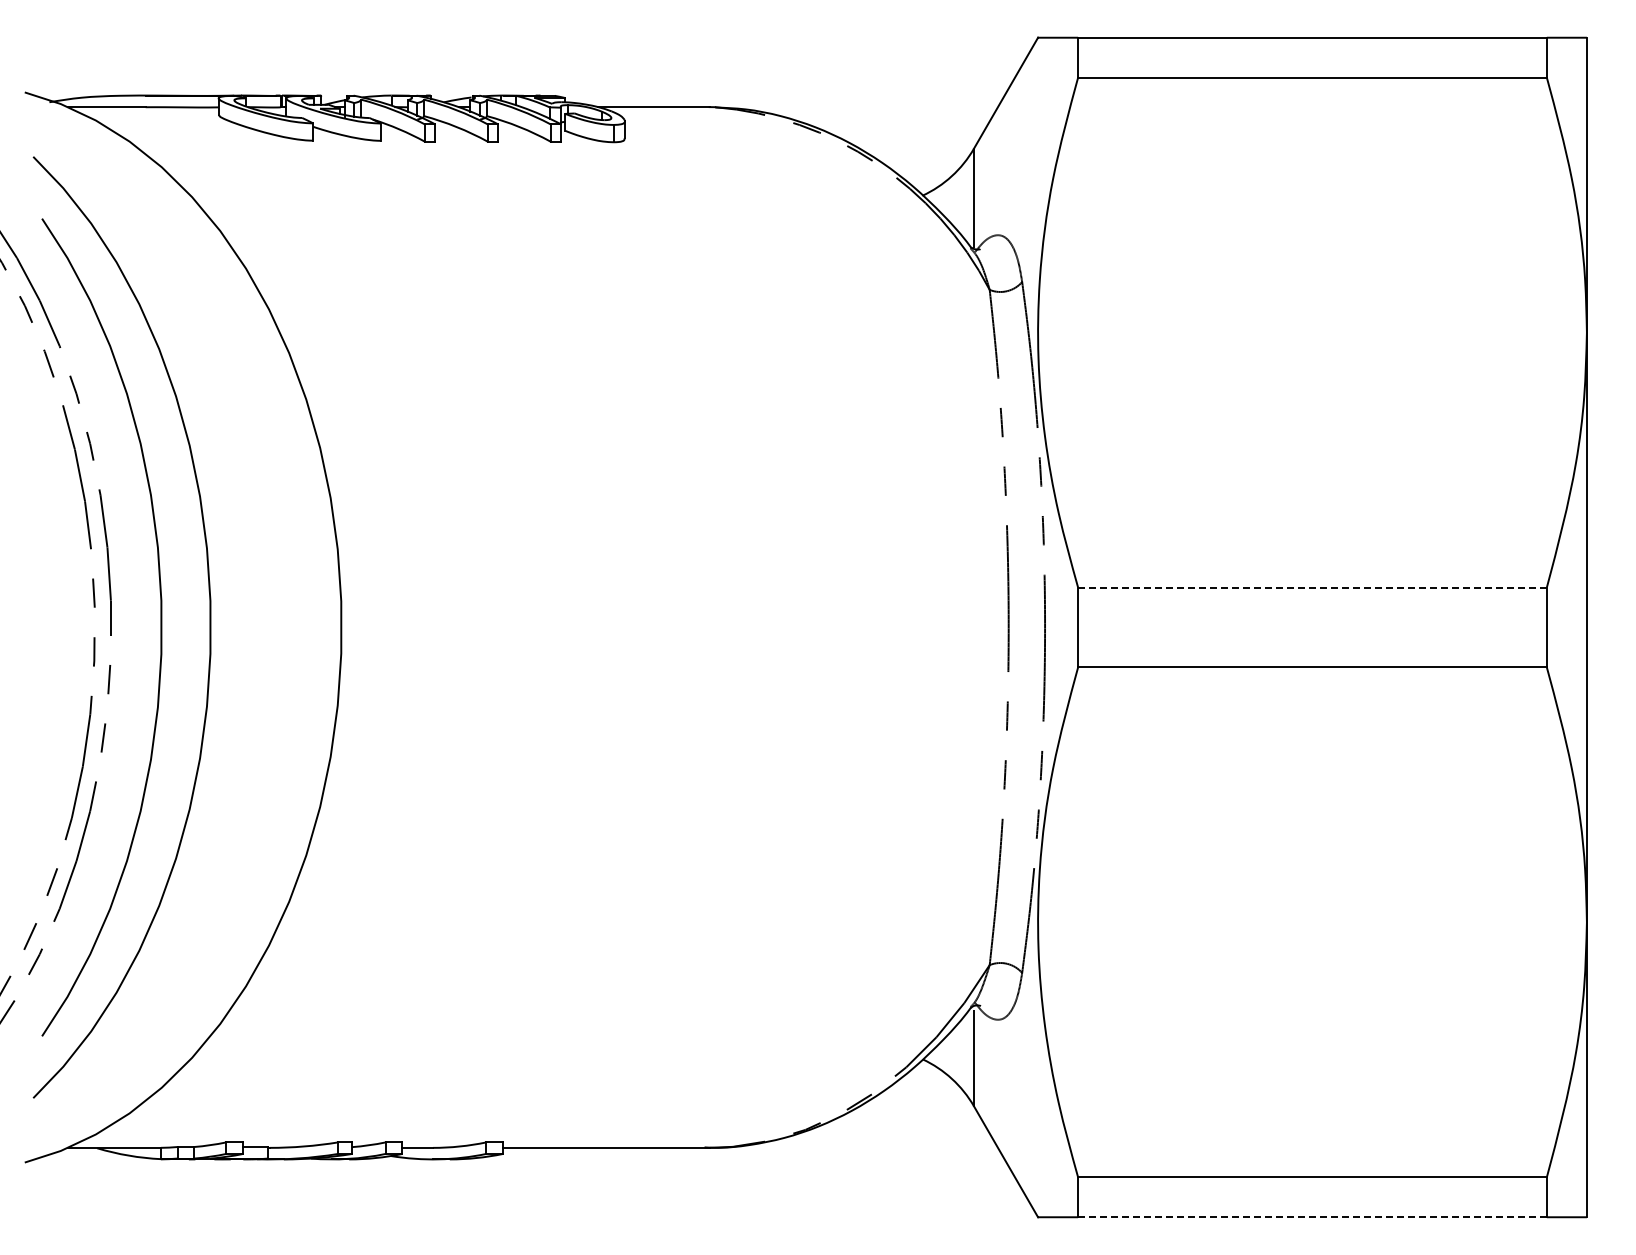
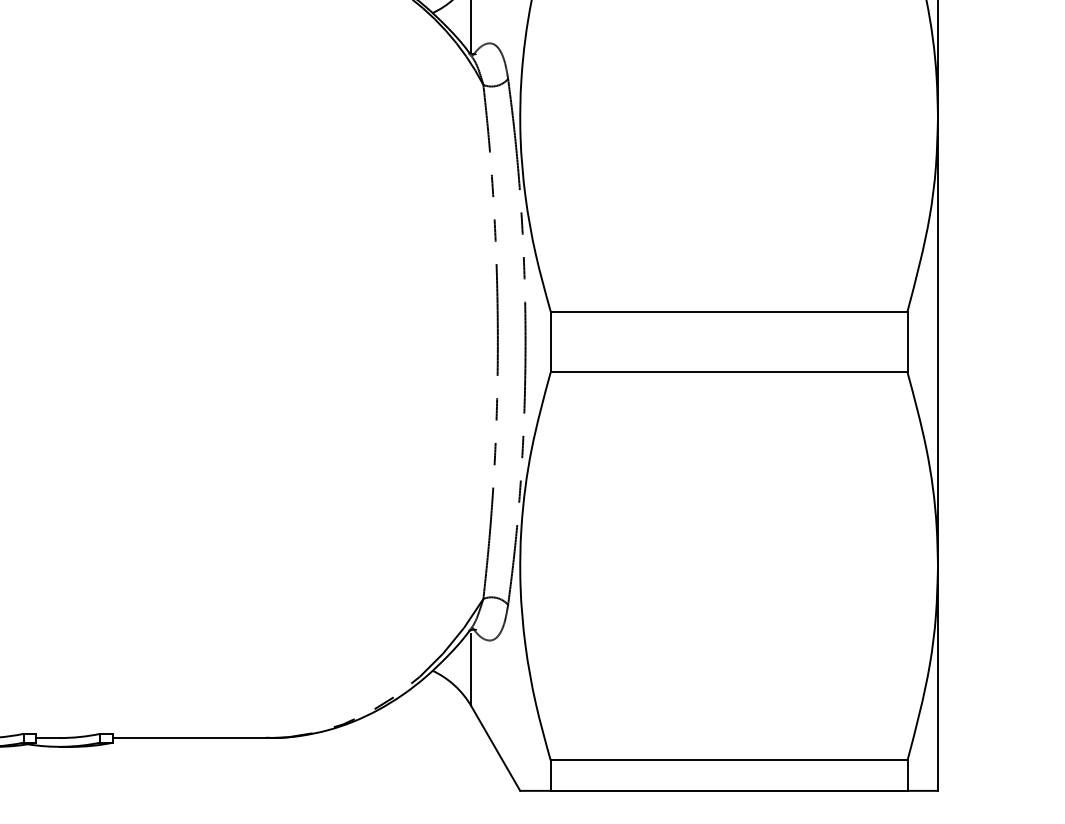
line: (1311, 587) -> (728, 311), dashed -> solid
line: (1312, 1217) -> (729, 791), dashed -> solid

